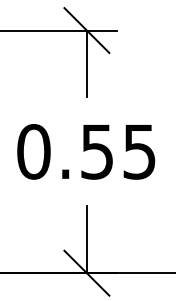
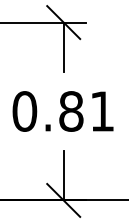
text: (118, 151) -> (86, 111), 0.55 -> 0.81

